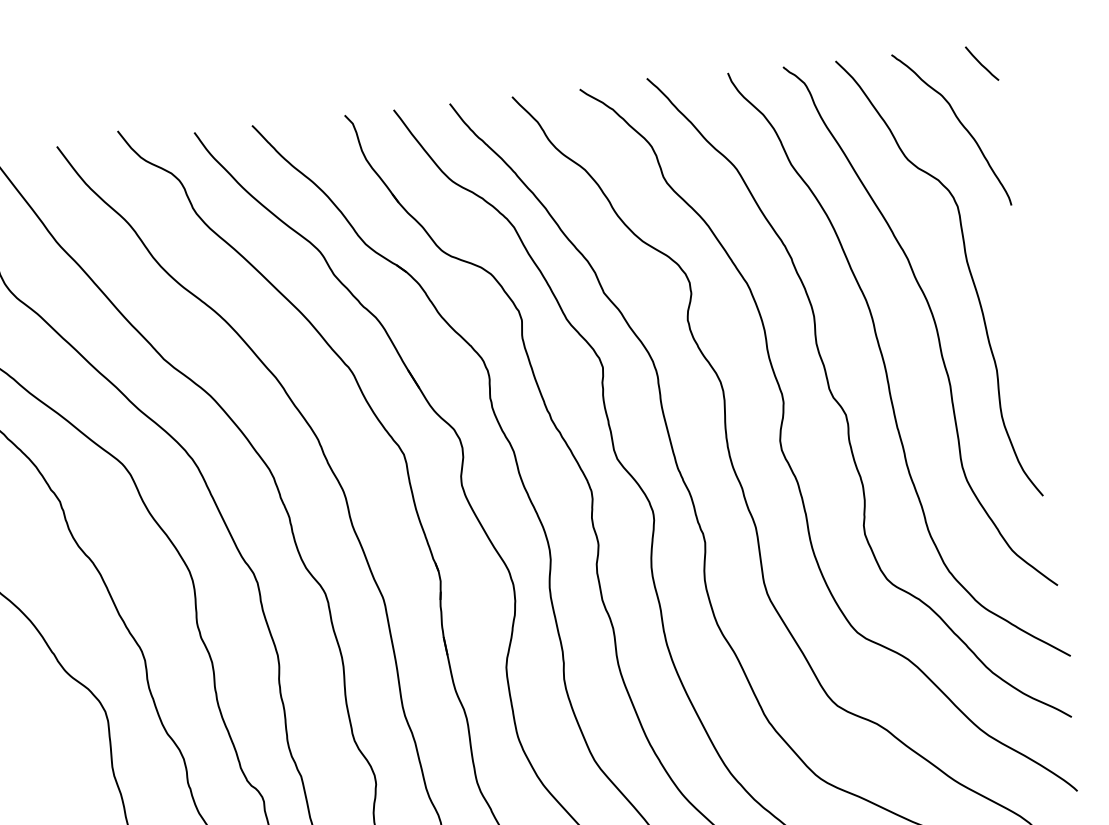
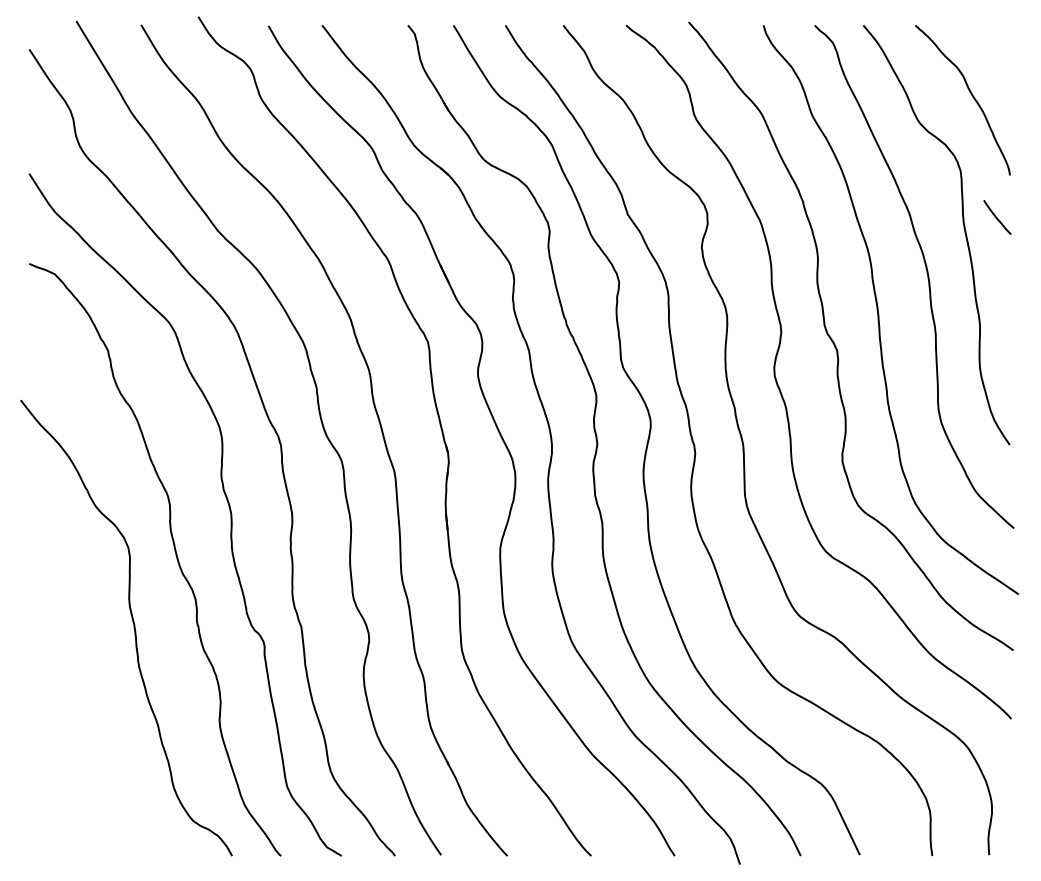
line: (982, 63) -> (997, 217), moved

